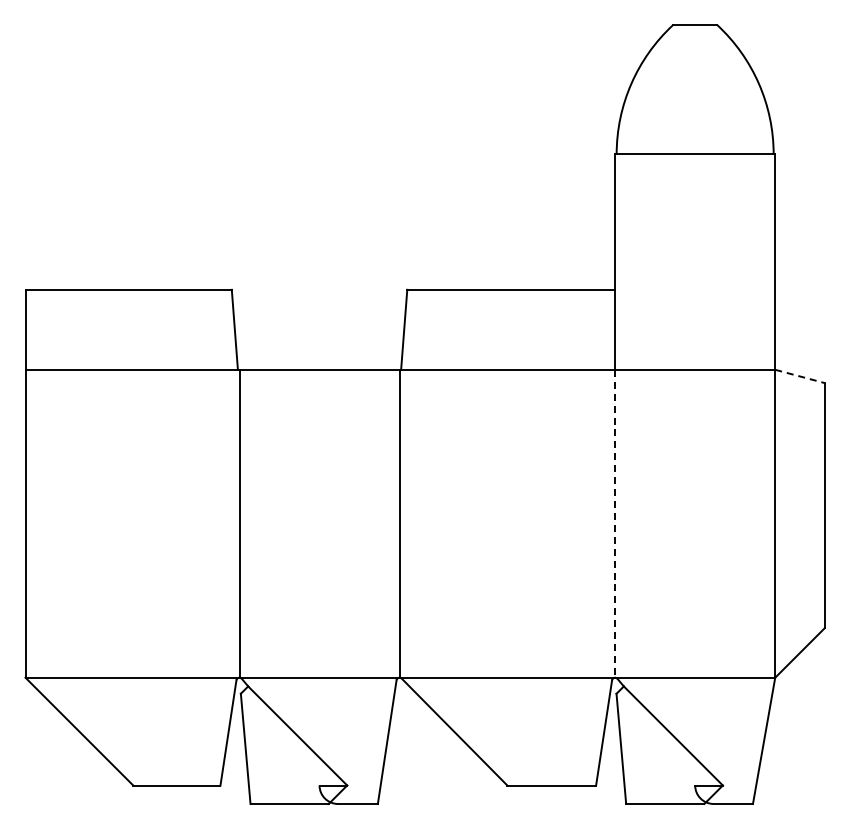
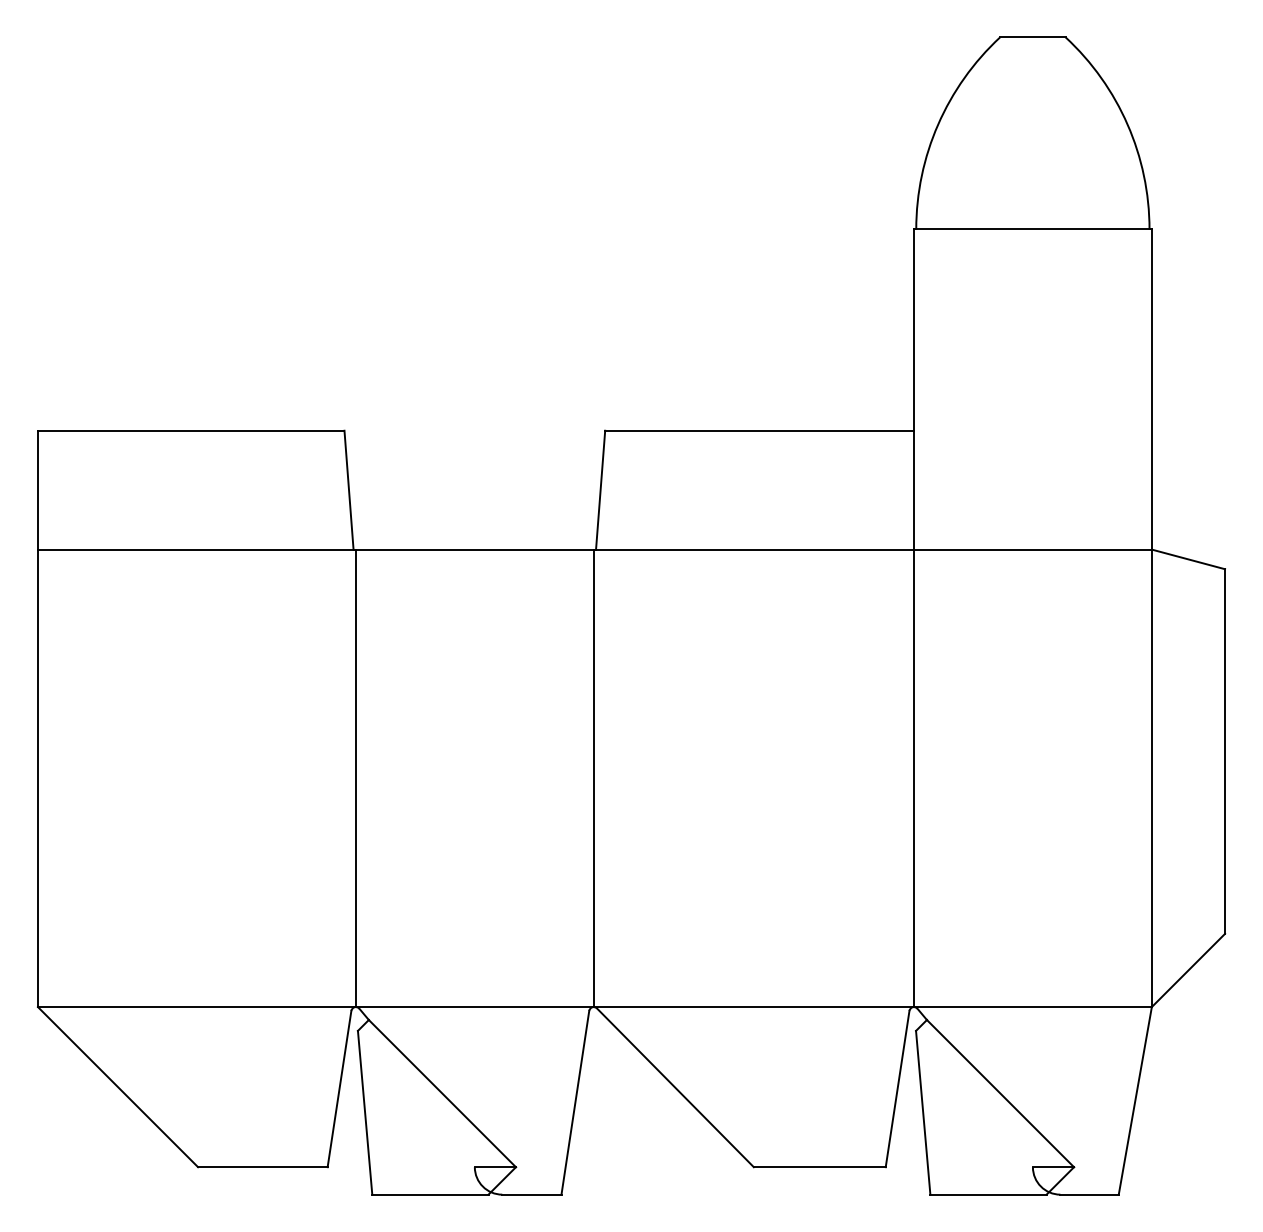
line: (799, 376) -> (1187, 559), dashed -> solid
line: (615, 523) -> (914, 777), dashed -> solid

